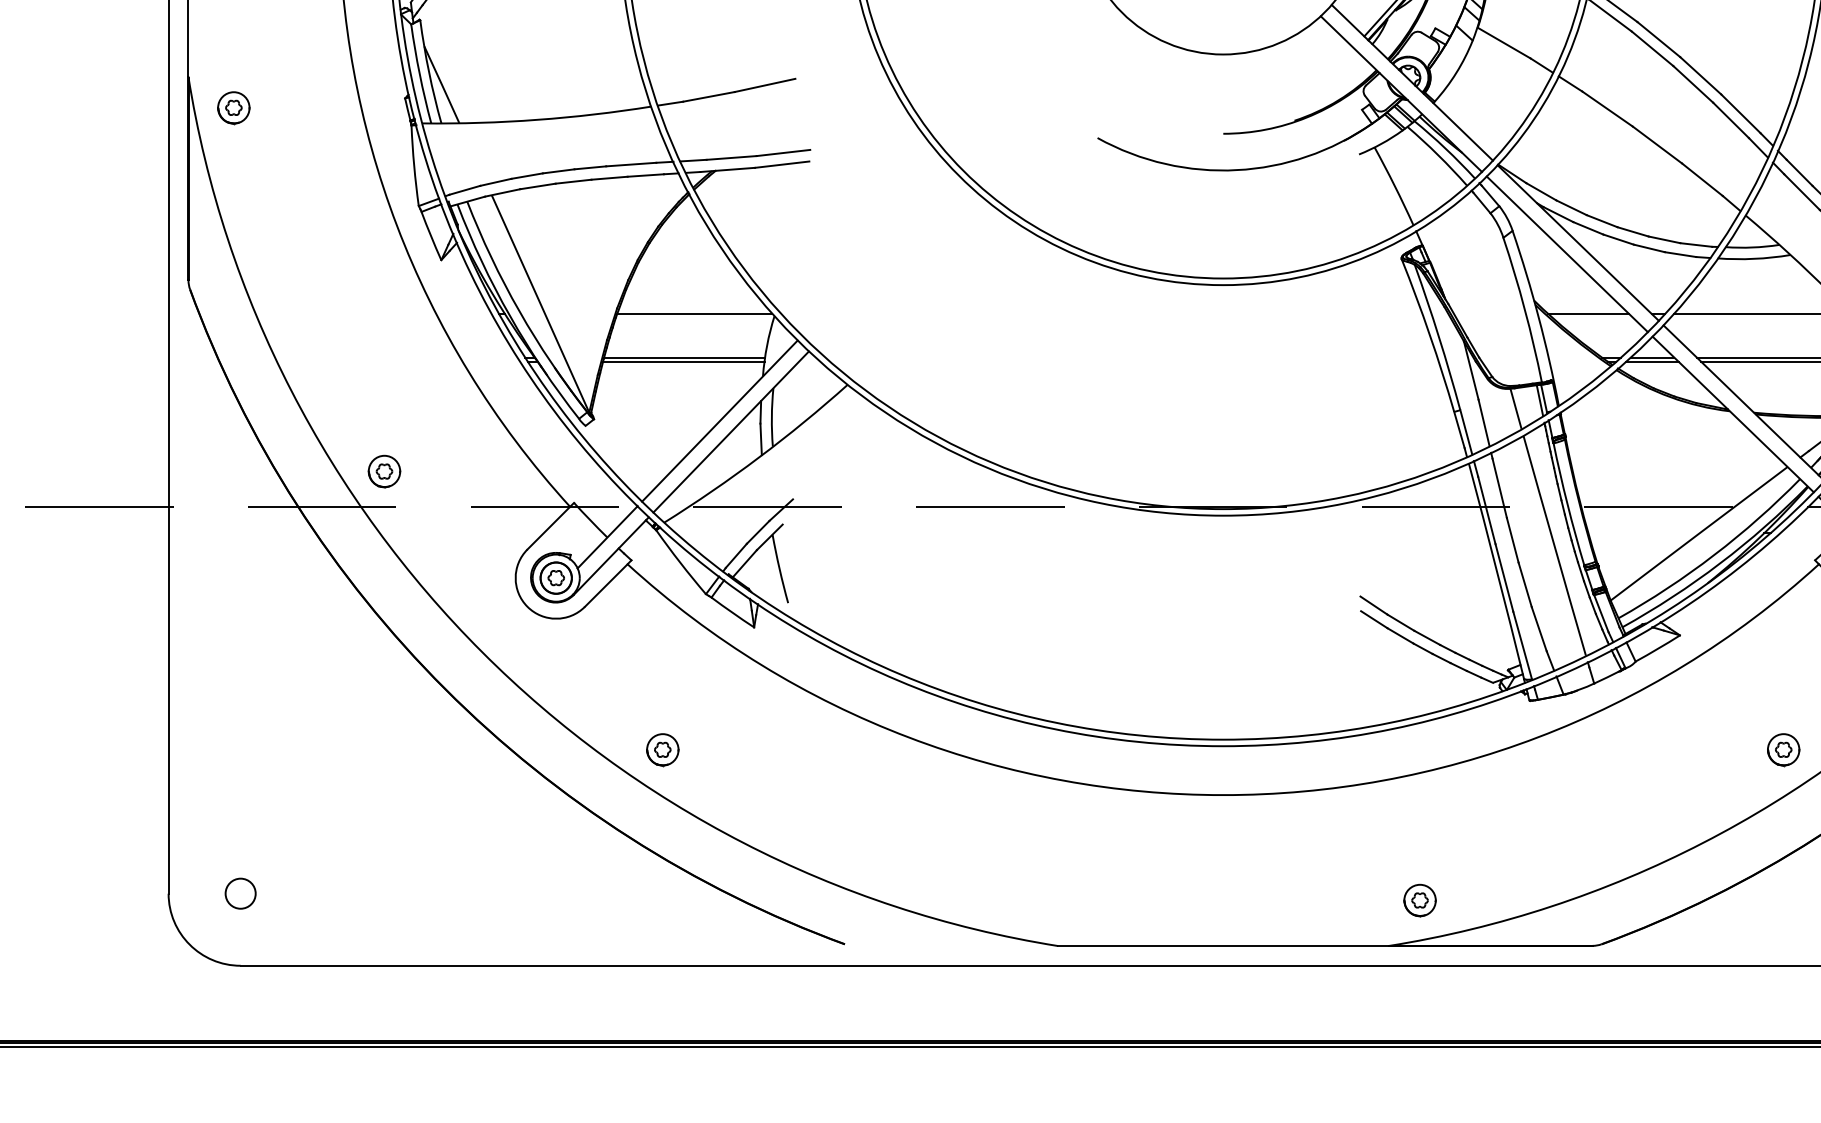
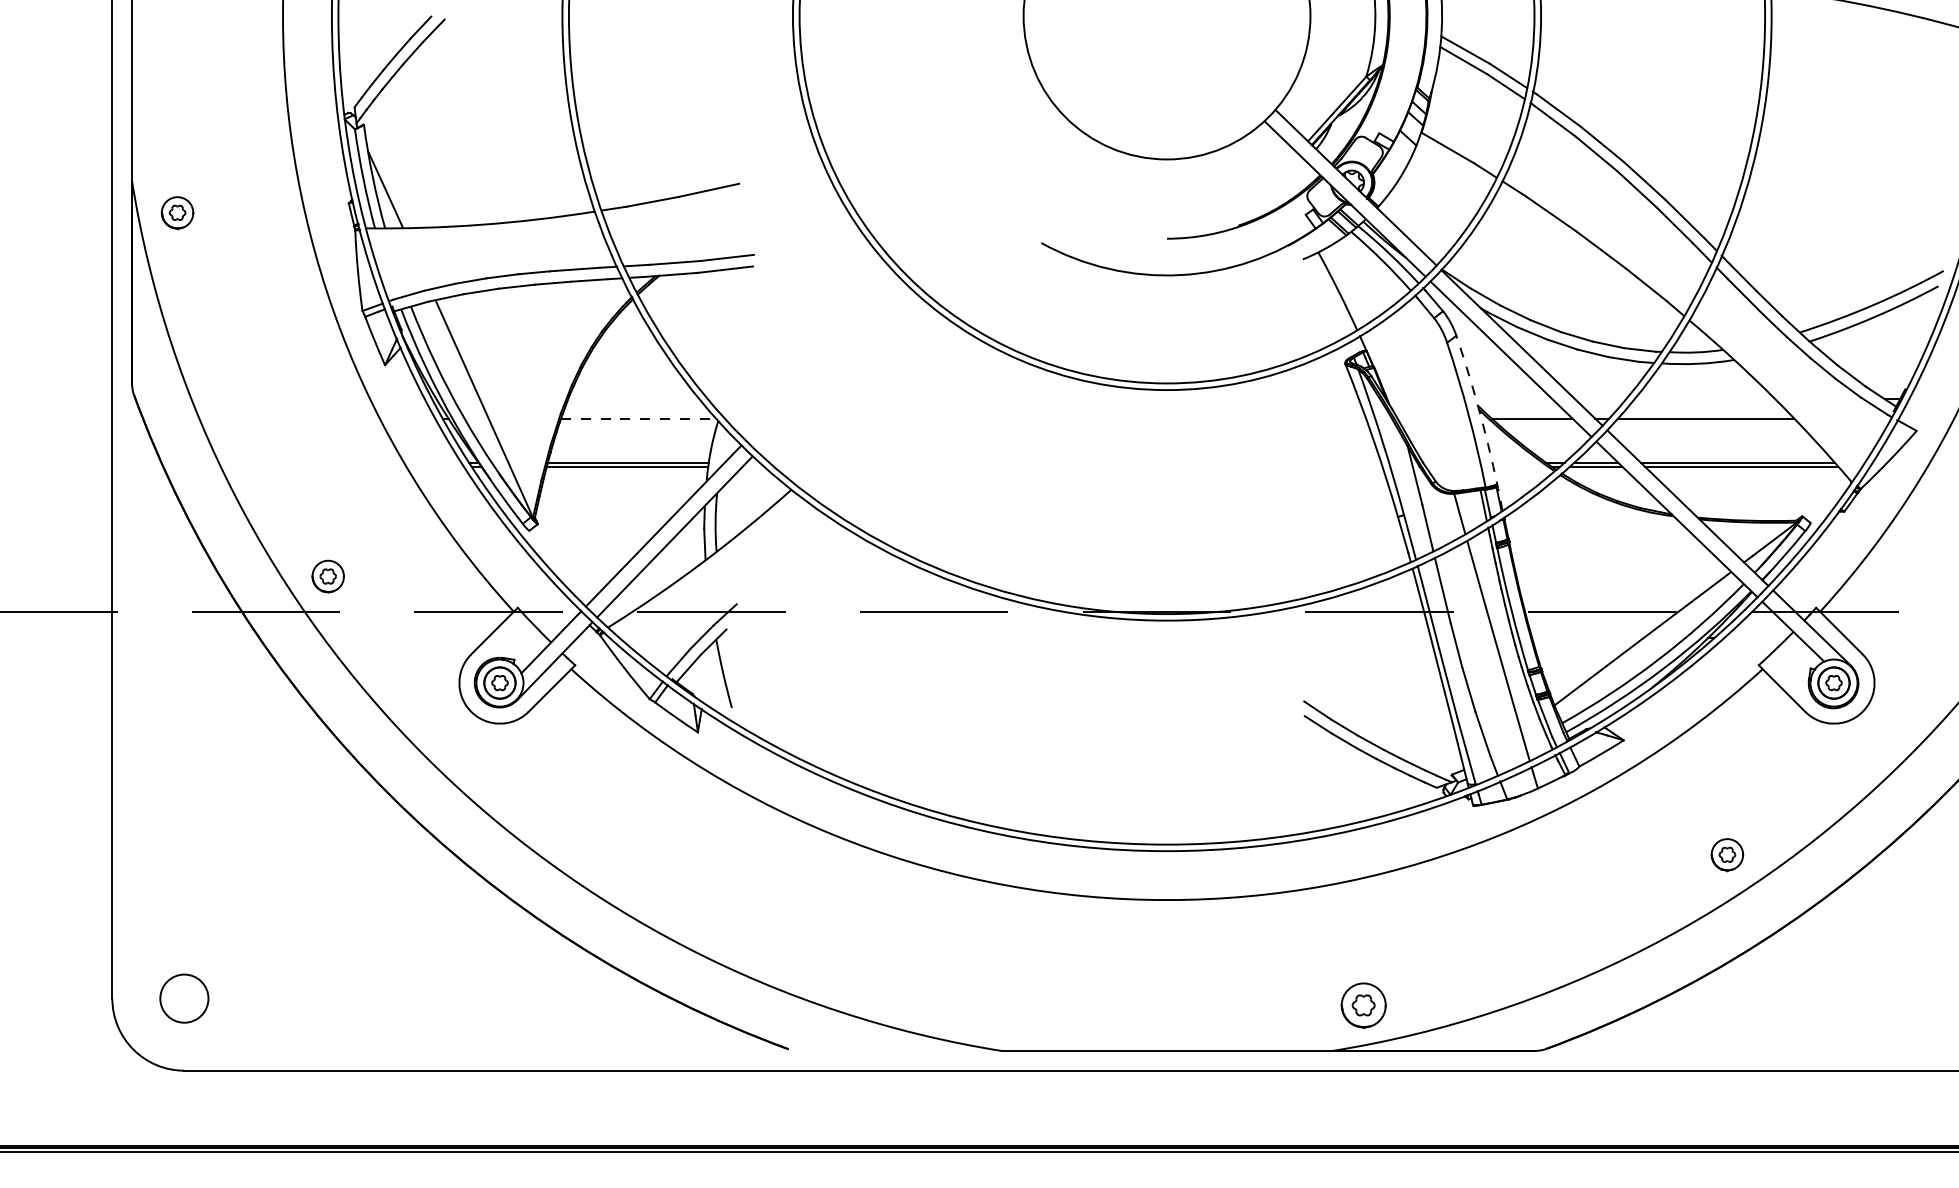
line: (694, 313) -> (638, 418), solid -> dashed
arc: (1538, 317) -> (1482, 422), solid -> dashed
part: (662, 750) -> (606, 855), removed
circle: (240, 893) -> (184, 998), size x1.6
part: (1419, 900) -> (1363, 1005), size x1.4

